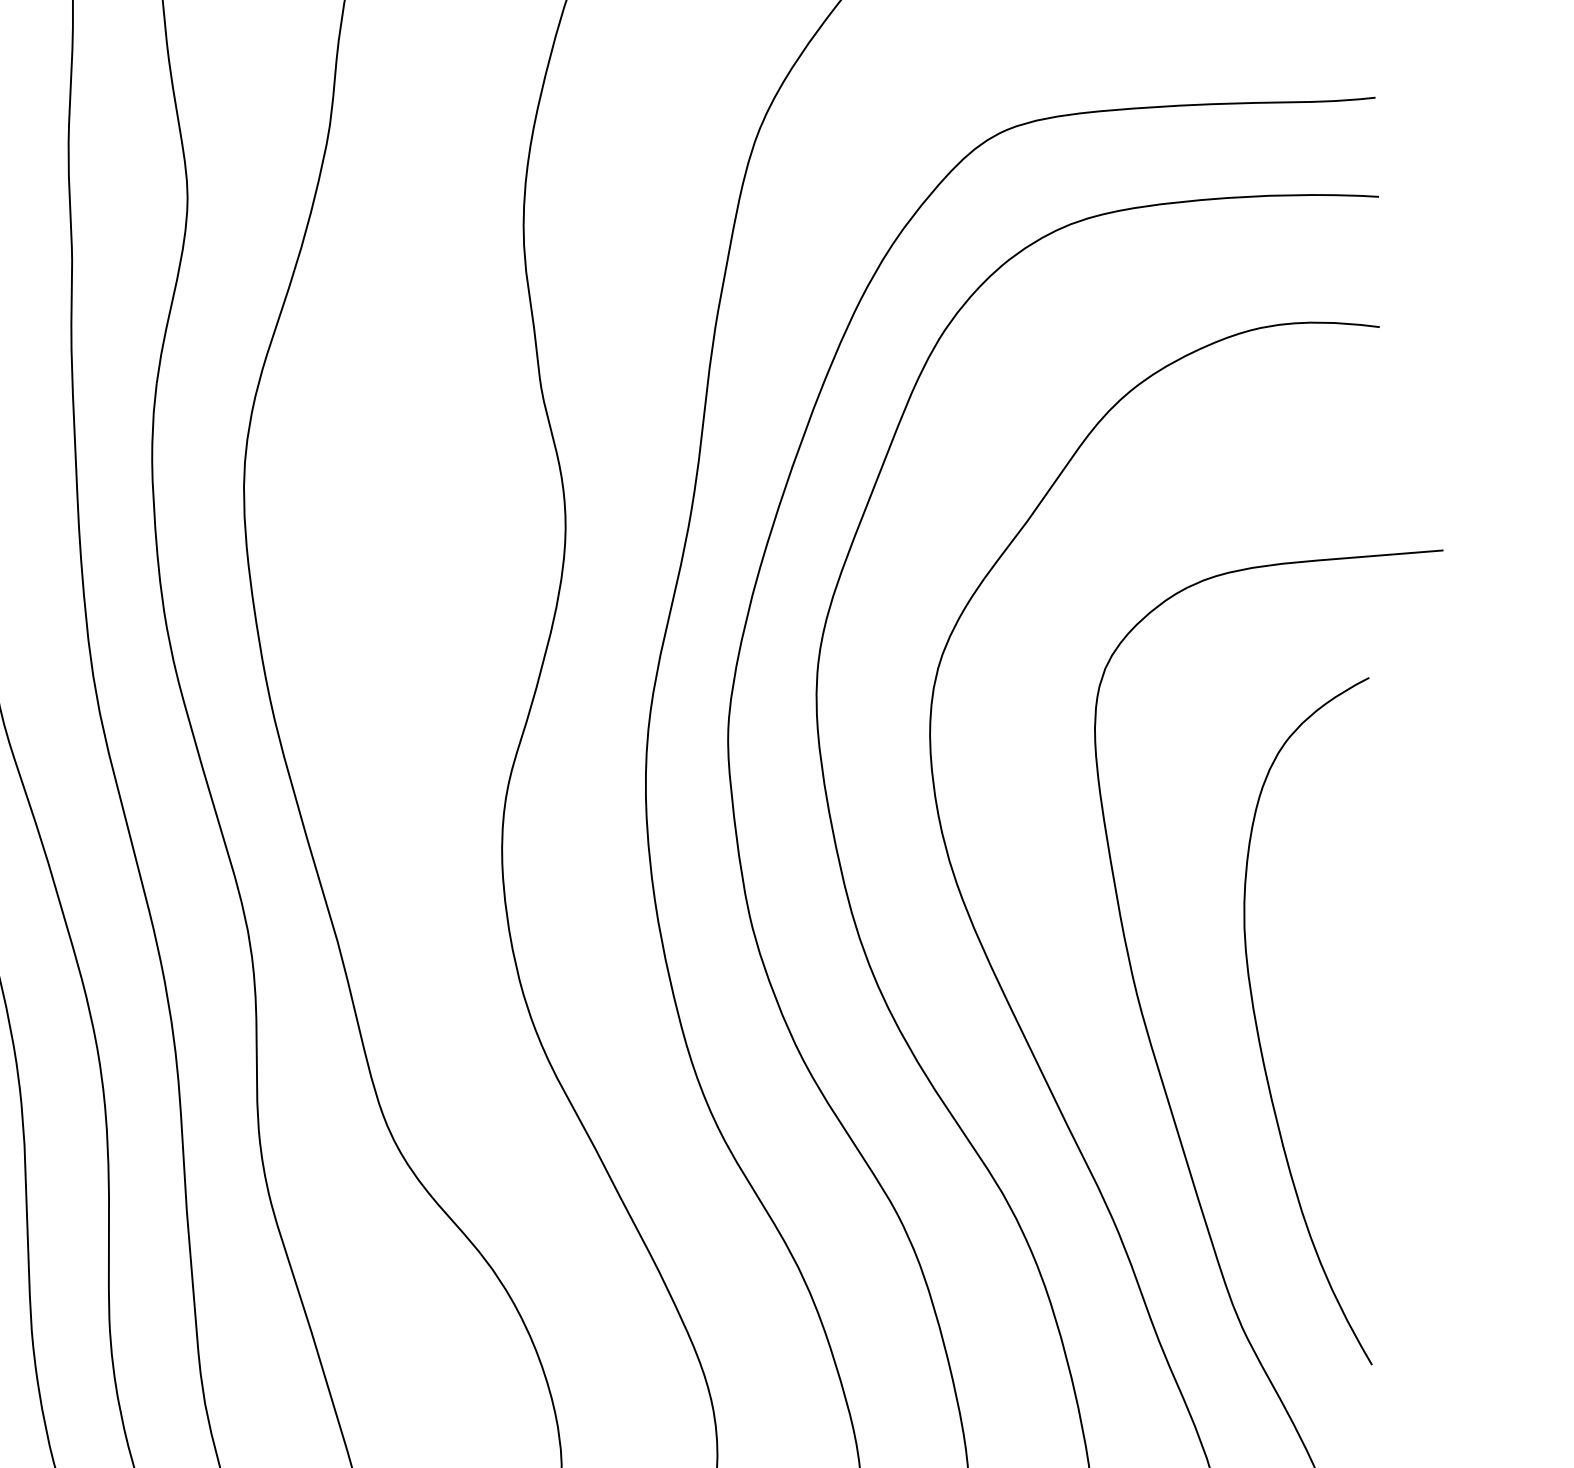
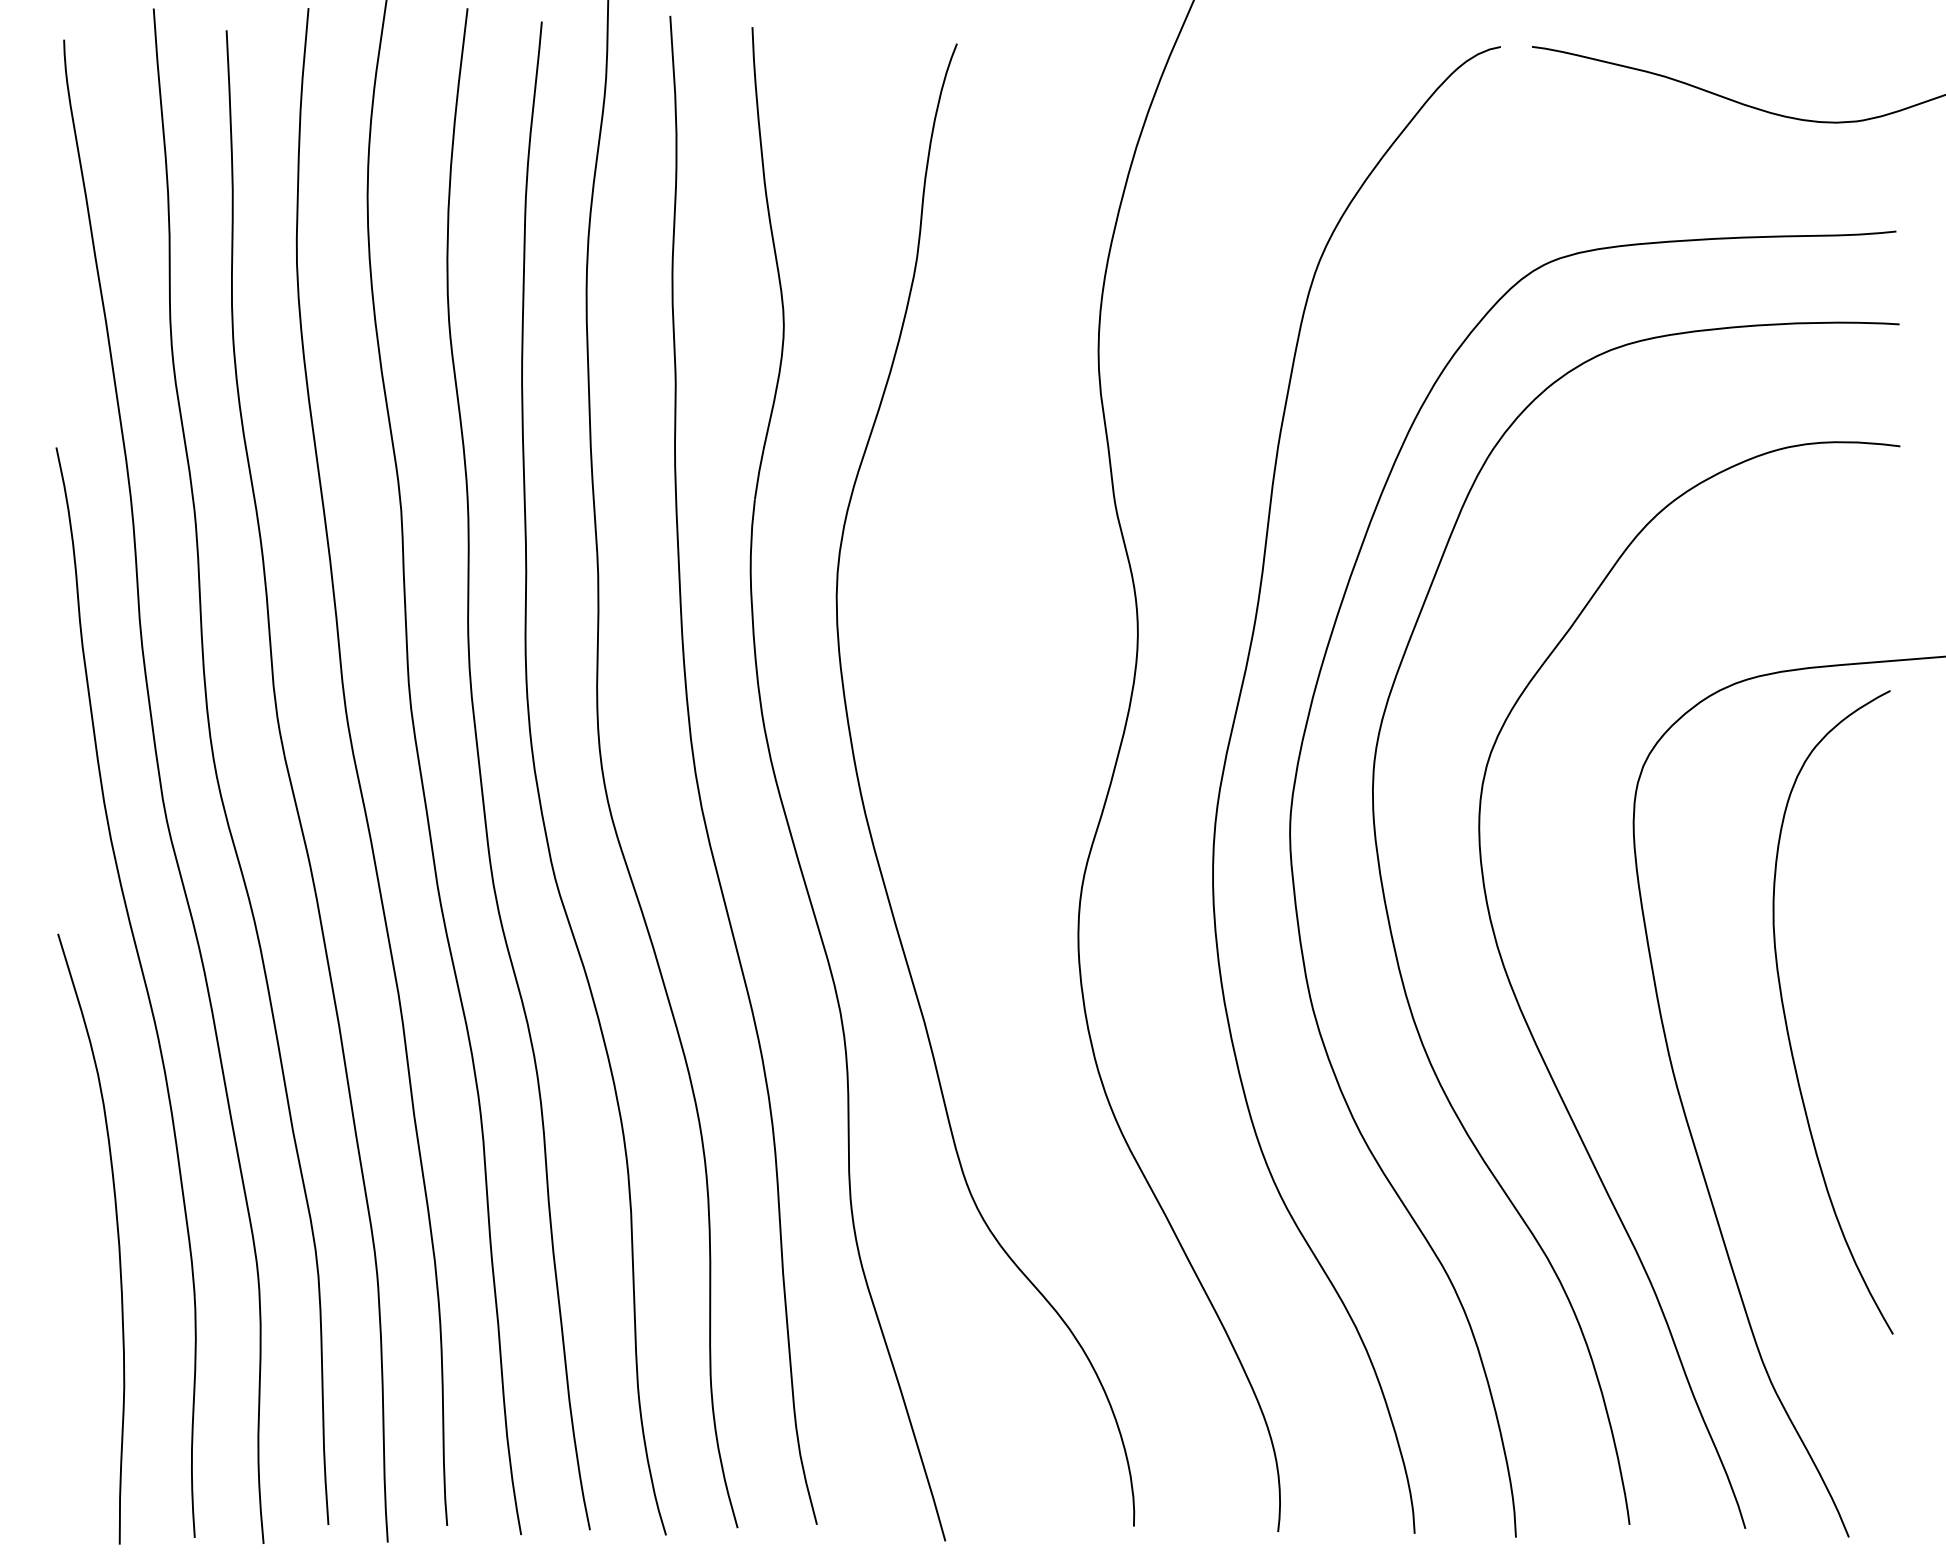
curve: (1258, 1027) -> (1786, 1018), moved

